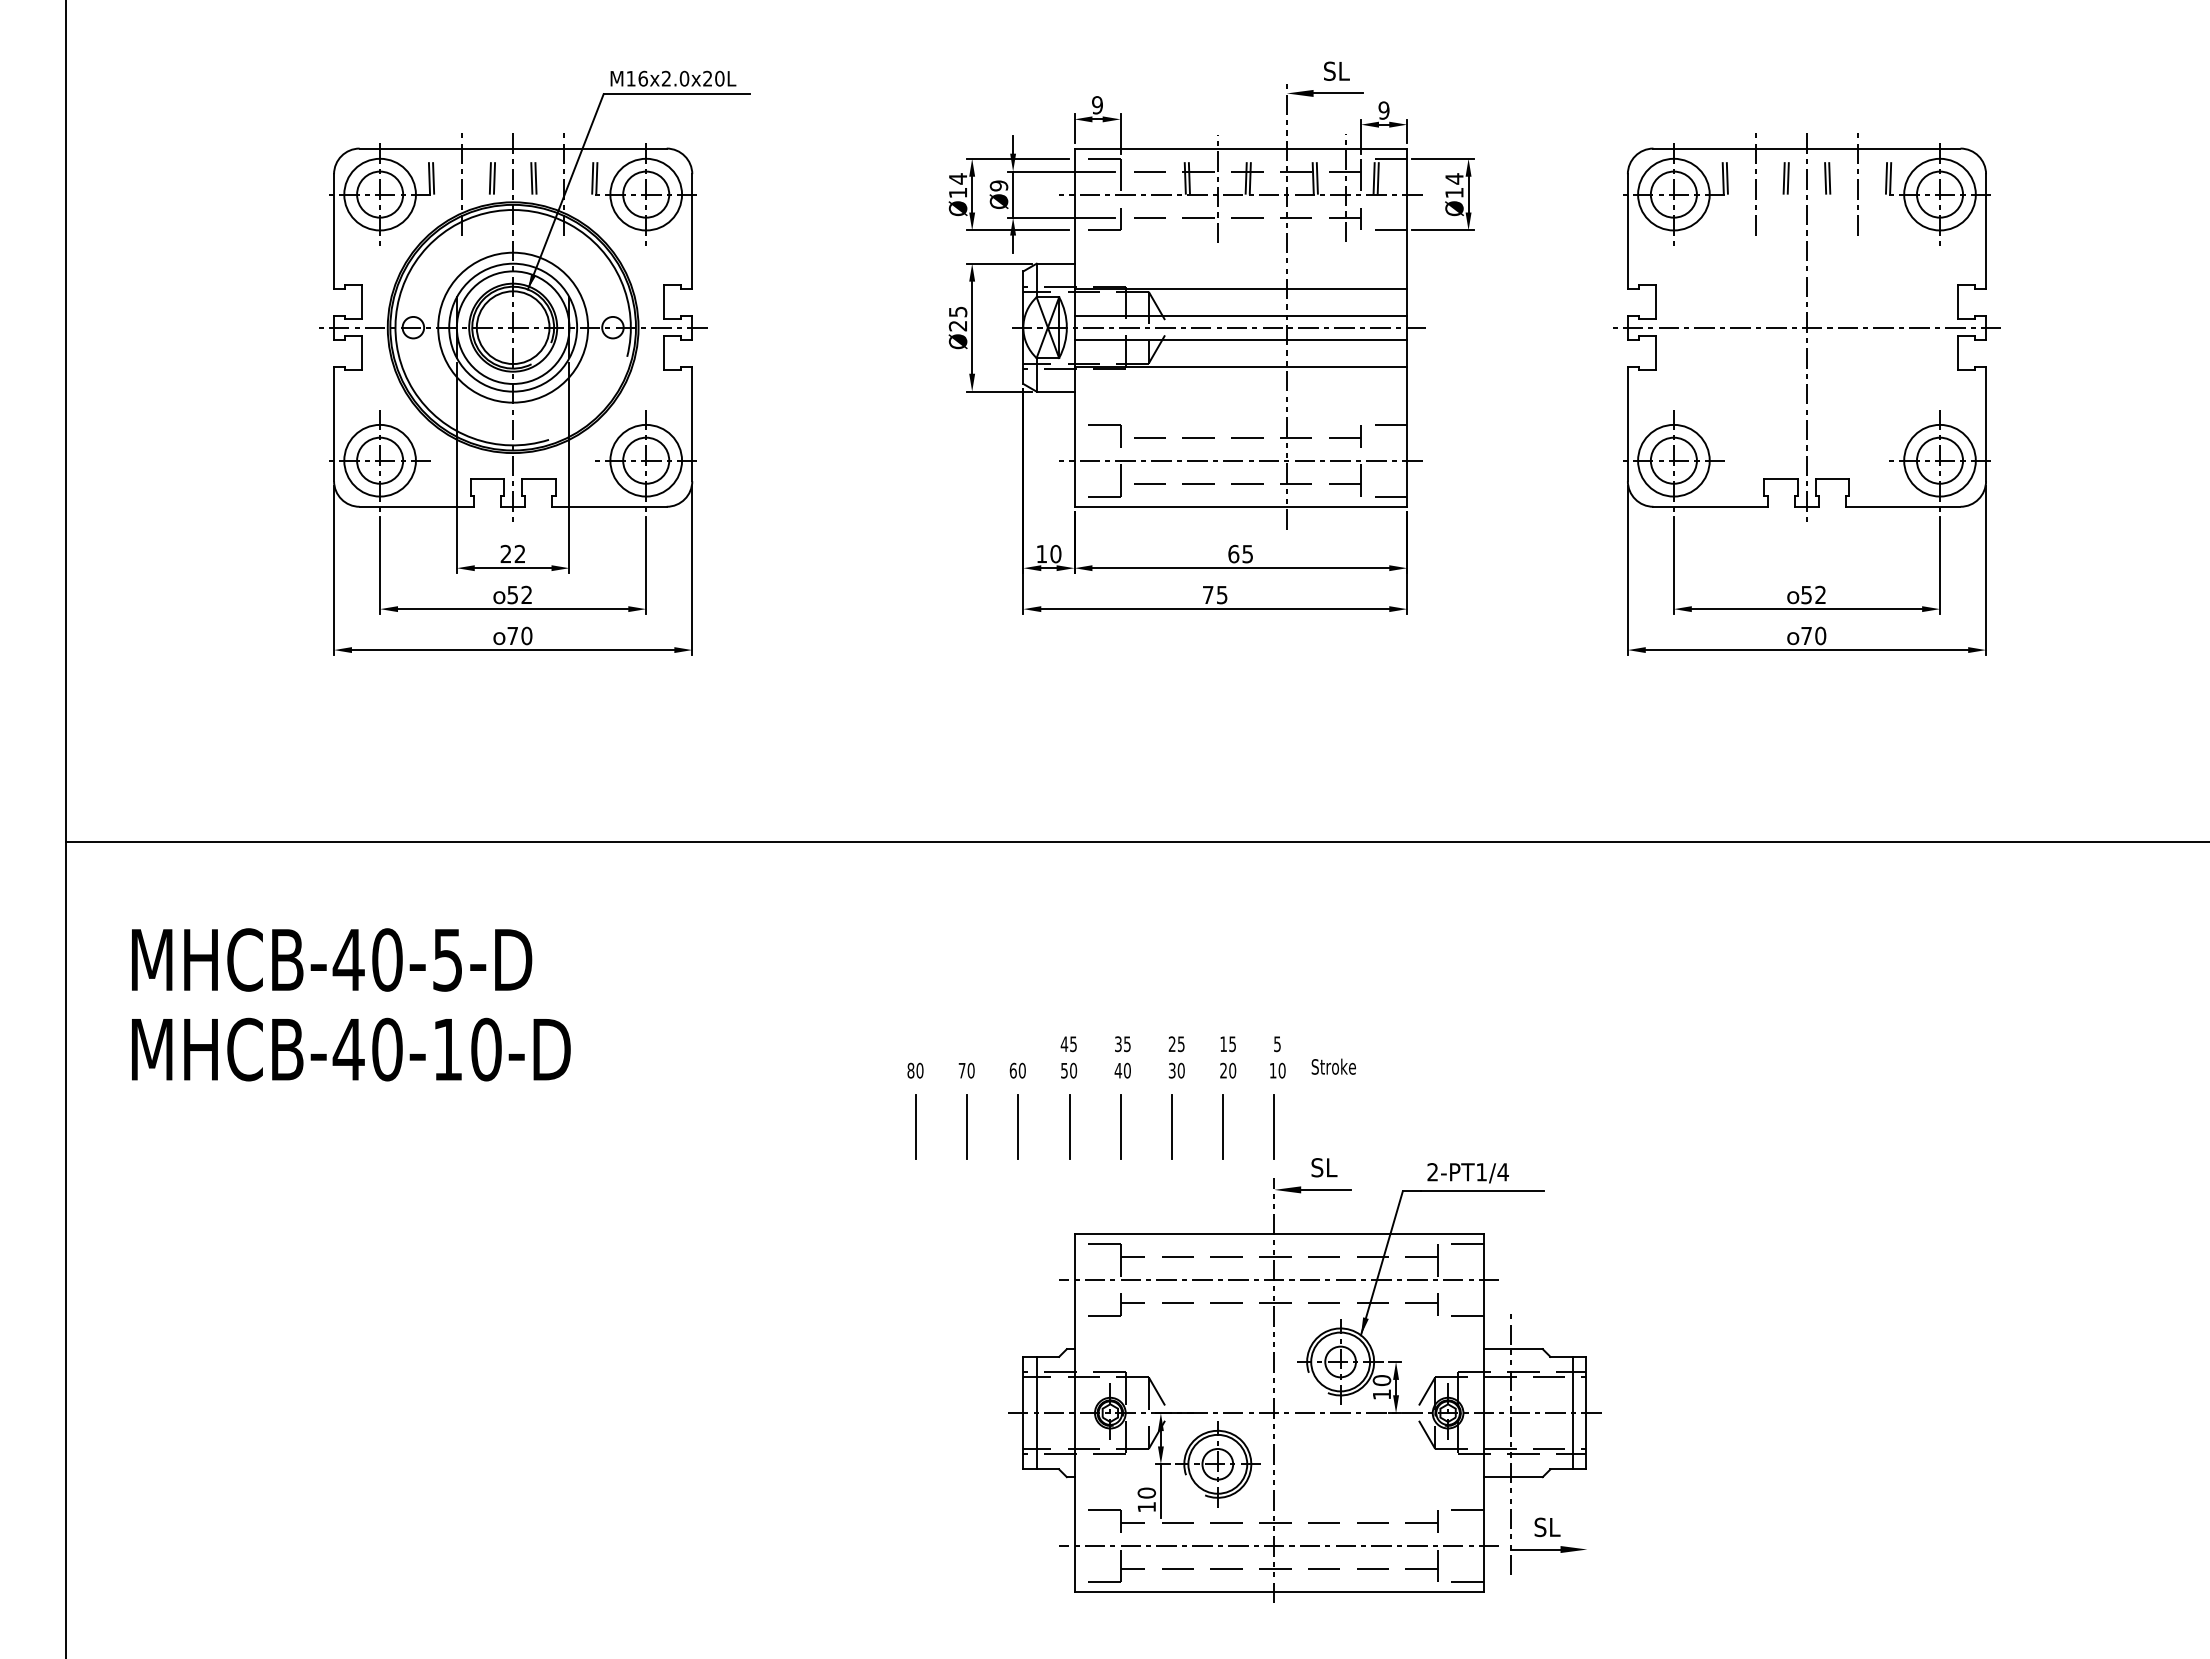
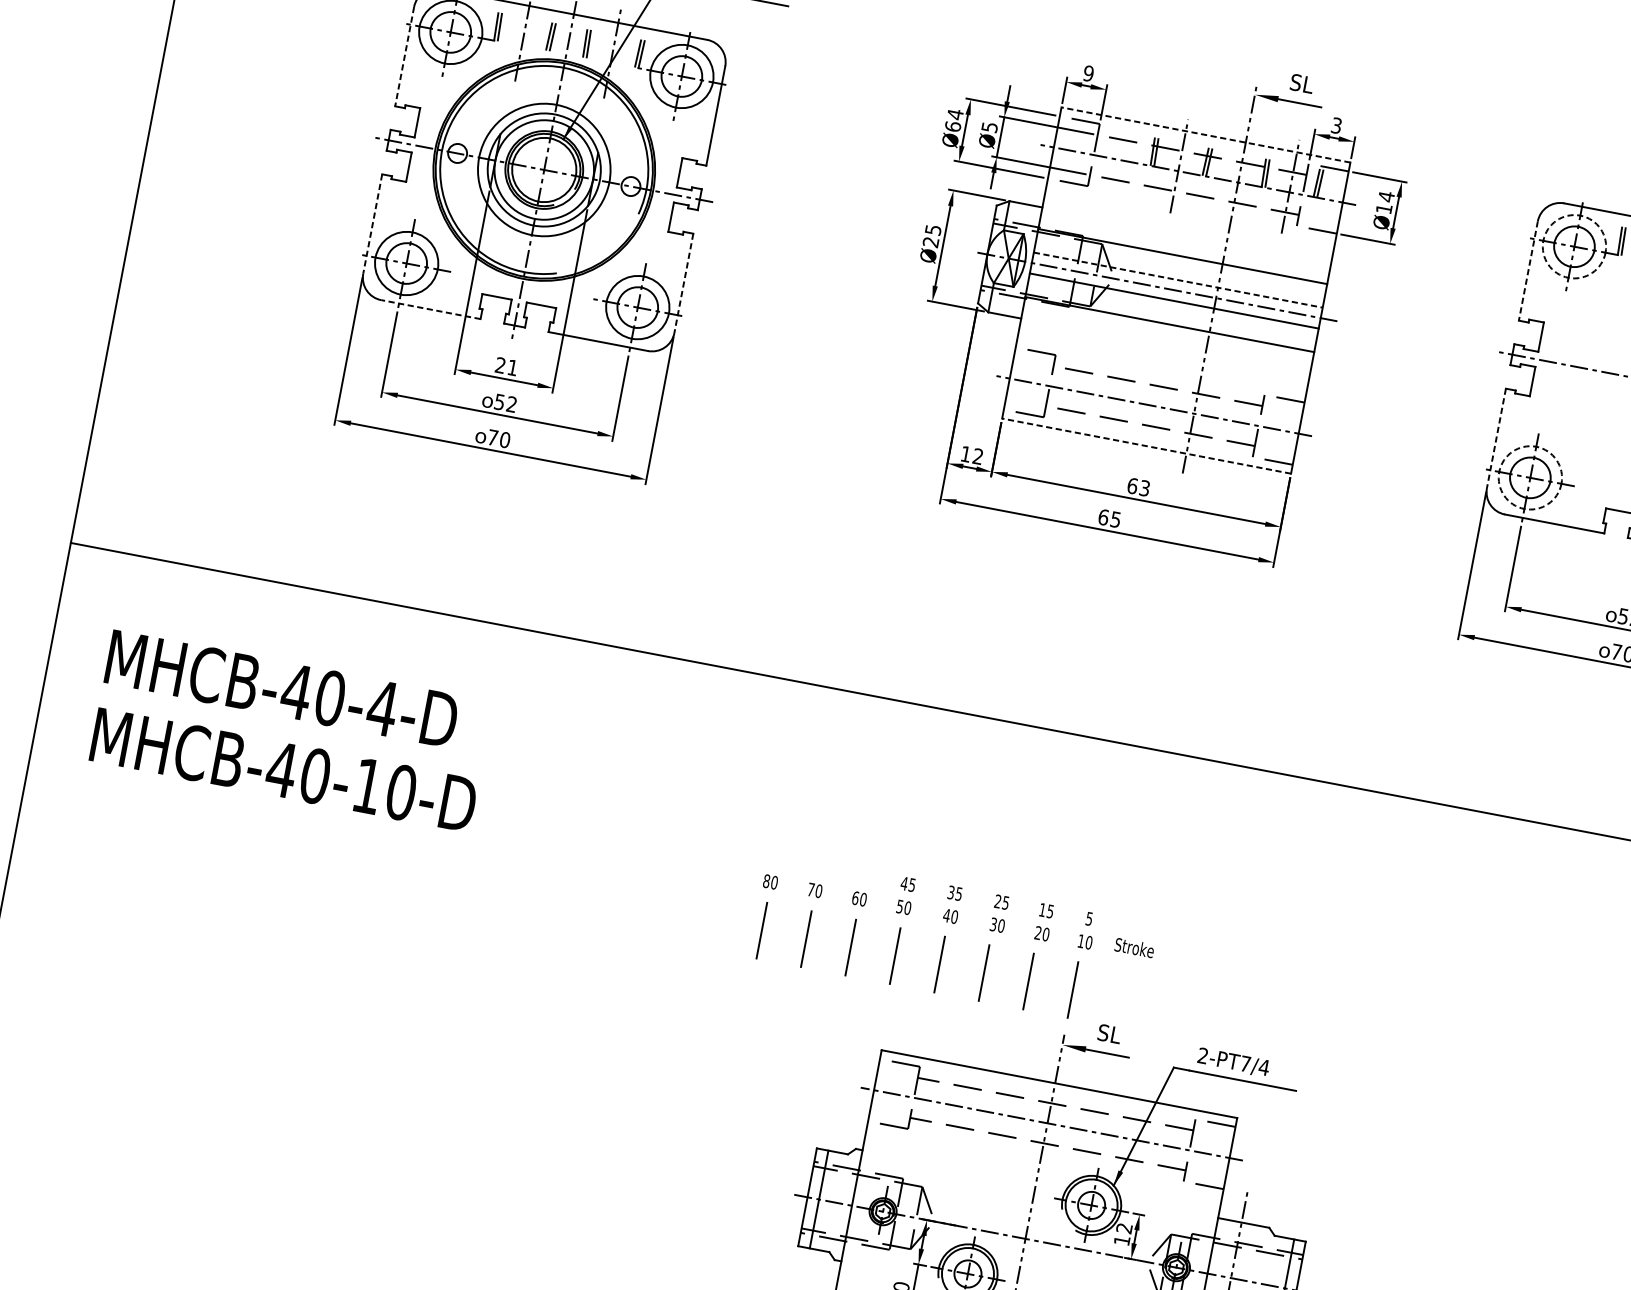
text: (1383, 110) -> (1336, 125), 9 -> 3
line: (1240, 148) -> (1205, 134), solid -> dashed
text: (998, 185) -> (989, 126), Ø9 -> Ø5
text: (957, 192) -> (952, 126), Ø14 -> Ø64
circle: (1673, 194) -> (1574, 246), solid -> dashed
line: (334, 231) -> (405, 56), solid -> dashed
line: (1627, 231) -> (1528, 271), solid -> dashed
line: (1241, 315) -> (1178, 280), solid -> dashed
line: (334, 424) -> (373, 224), solid -> dashed
line: (692, 424) -> (683, 283), solid -> dashed
line: (1627, 424) -> (1496, 438), solid -> dashed
circle: (1673, 460) -> (1530, 477), solid -> dashed
line: (416, 506) -> (430, 309), solid -> dashed
line: (1240, 506) -> (1146, 445), solid -> dashed
text: (519, 553) -> (512, 367), 22 -> 21
text: (1248, 553) -> (1145, 487), 65 -> 63
text: (1055, 554) -> (977, 456), 10 -> 12
text: (1207, 594) -> (1103, 516), 75 -> 65
text: (447, 960) -> (382, 708), MHCB-40-5-D -> MHCB-40-4-D
text: (1481, 1172) -> (1245, 1064), 2-PT1/4 -> 2-PT7/4
text: (1381, 1380) -> (1124, 1228), 10 -> 12

